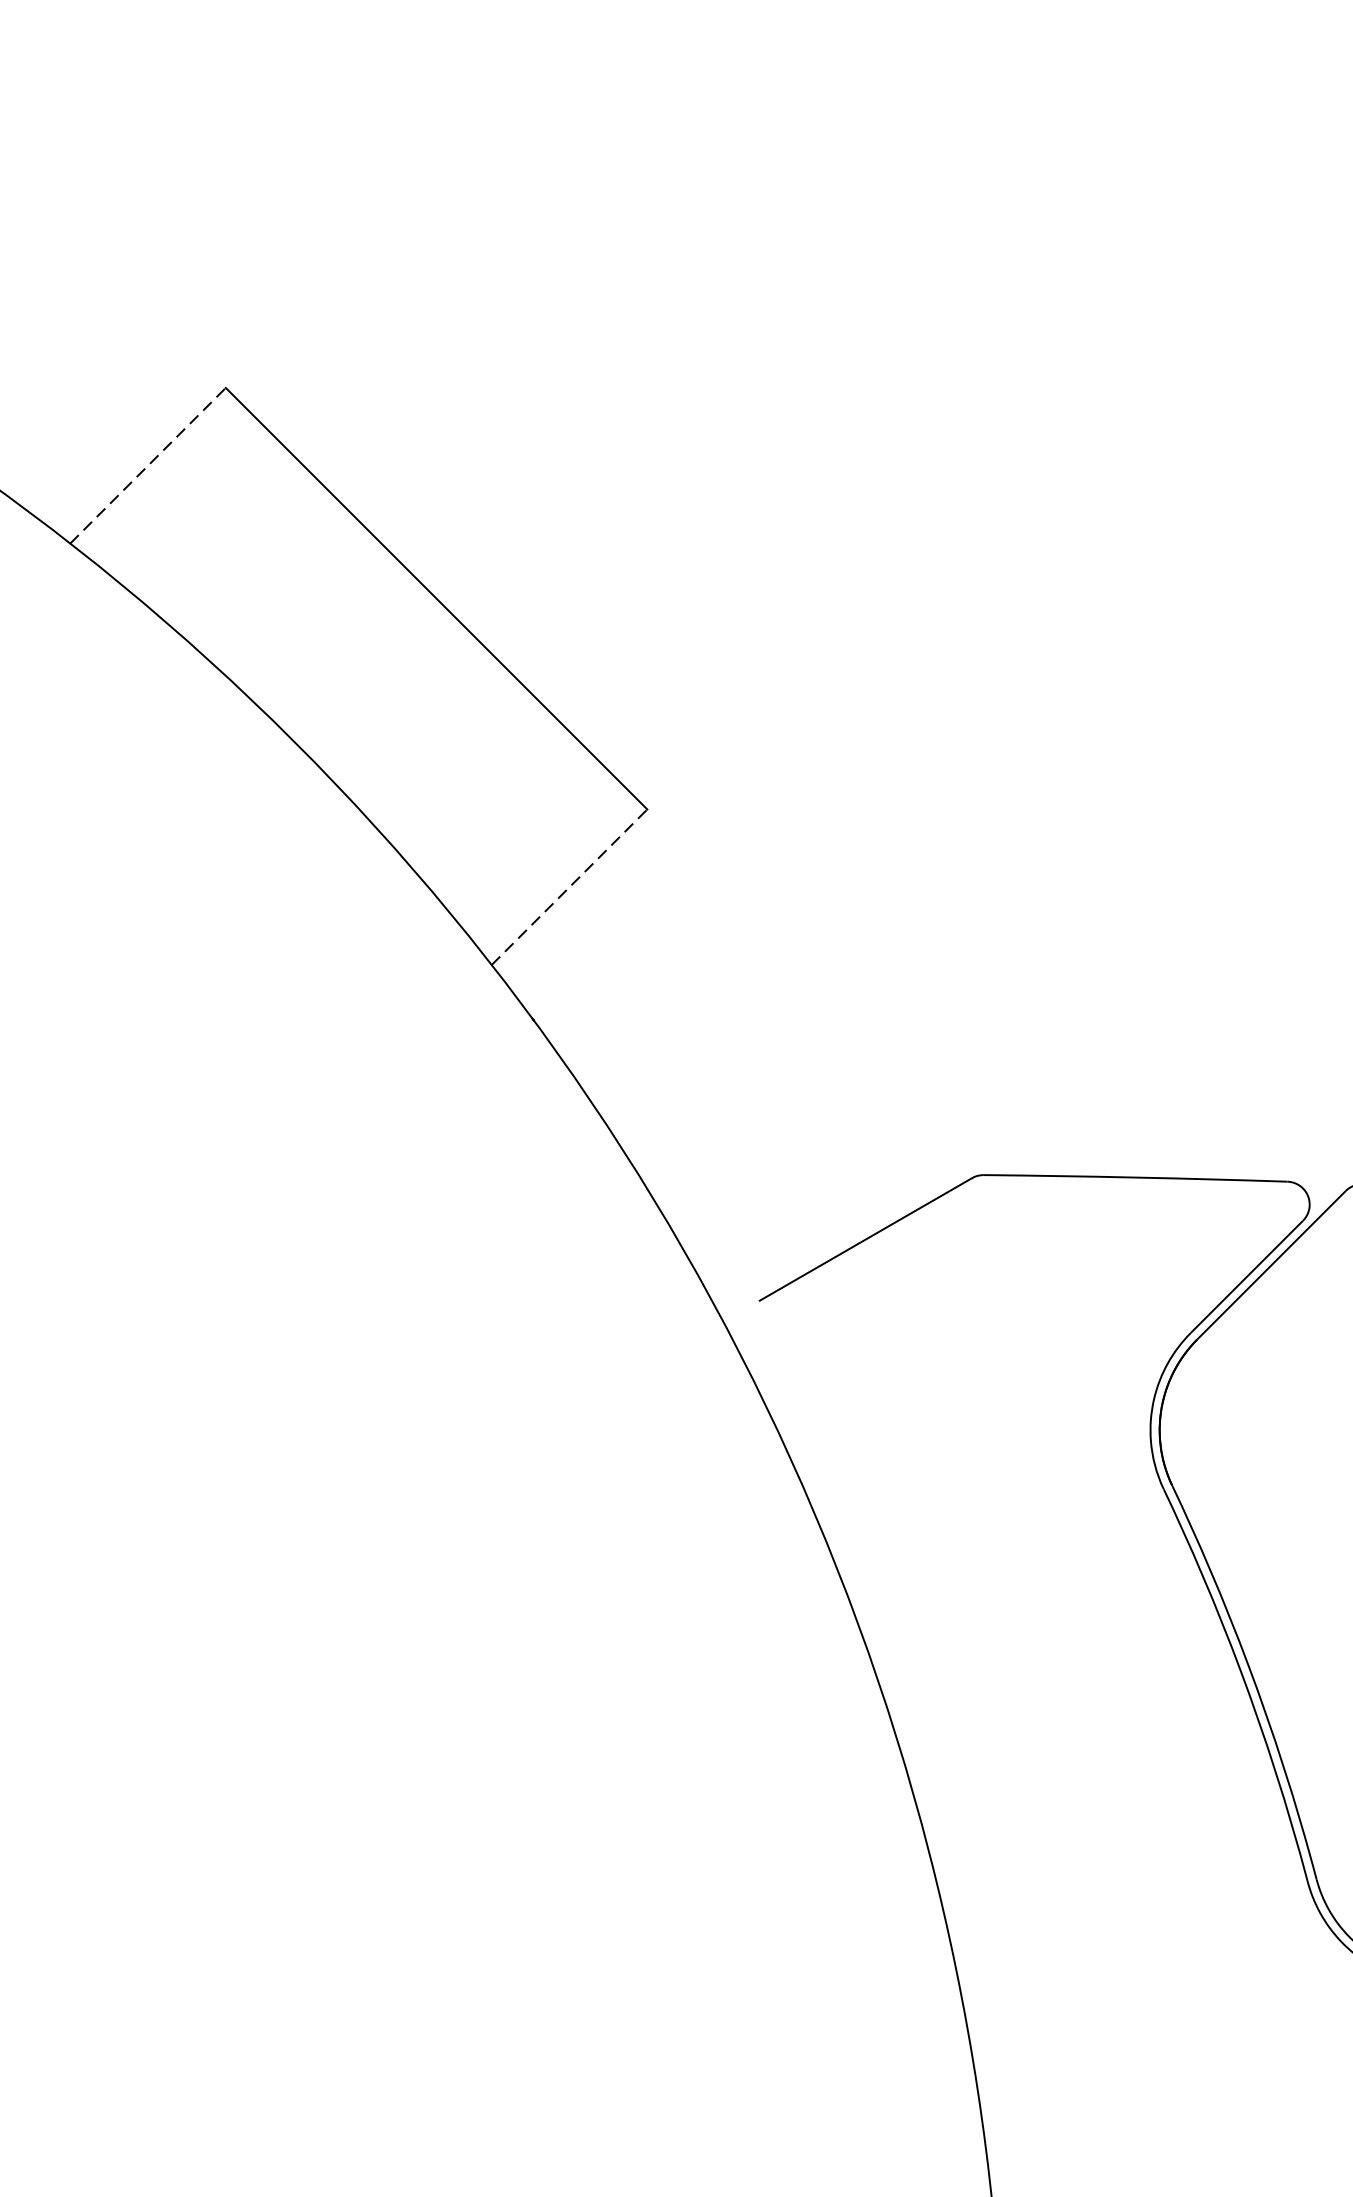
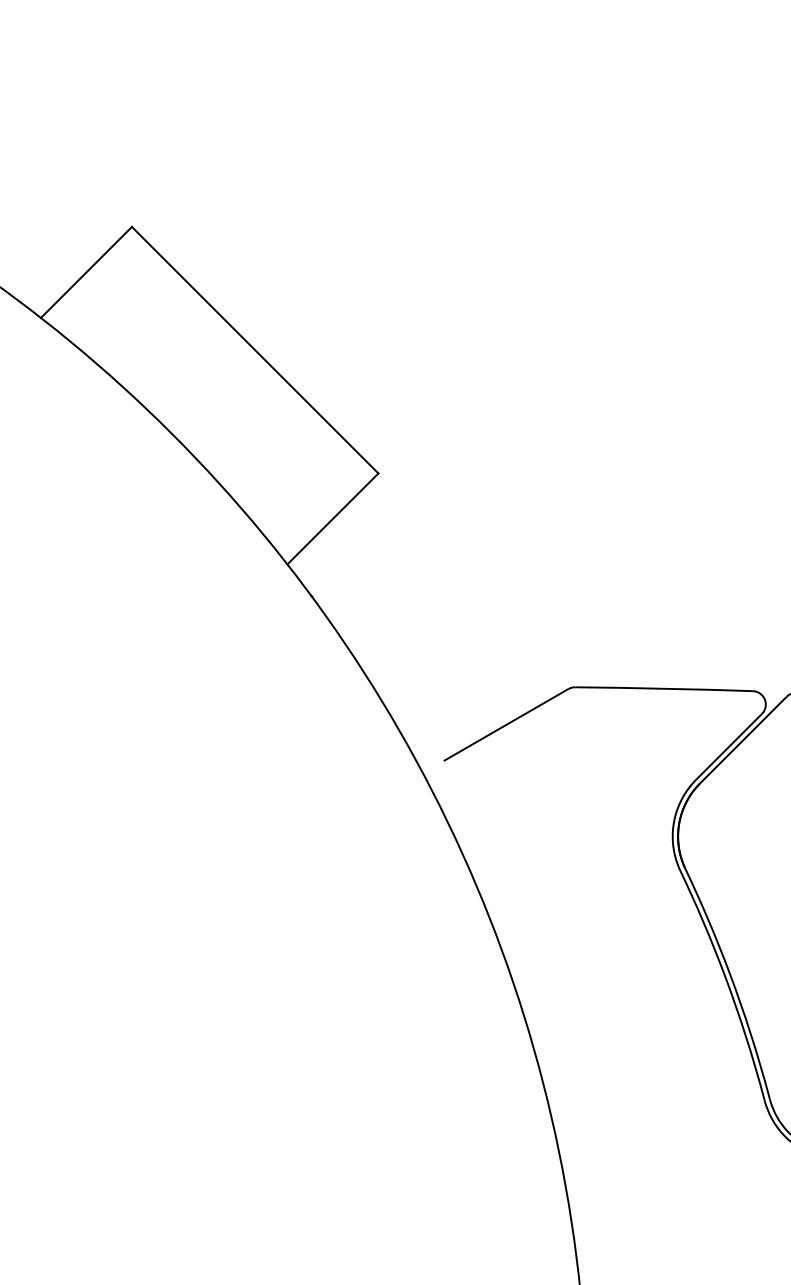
line: (148, 465) -> (86, 272), dashed -> solid
line: (570, 886) -> (333, 518), dashed -> solid

